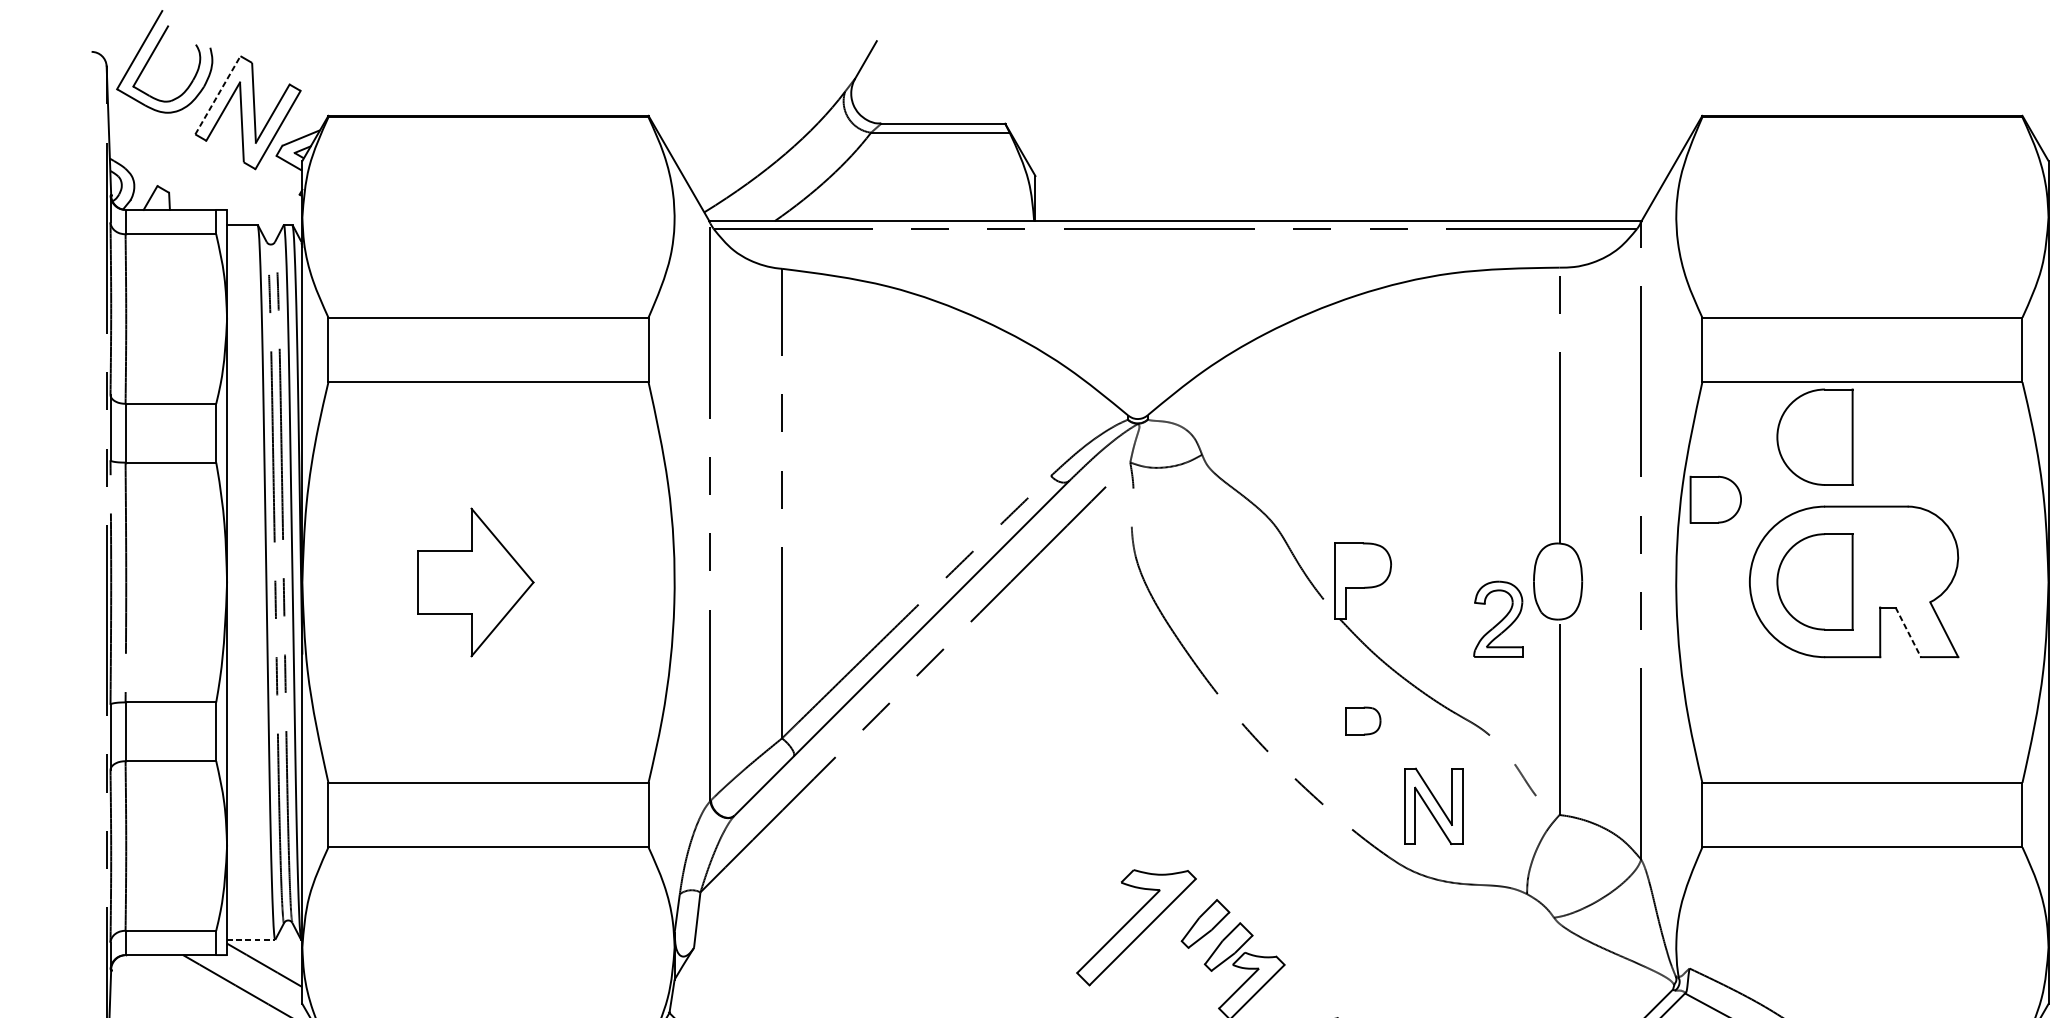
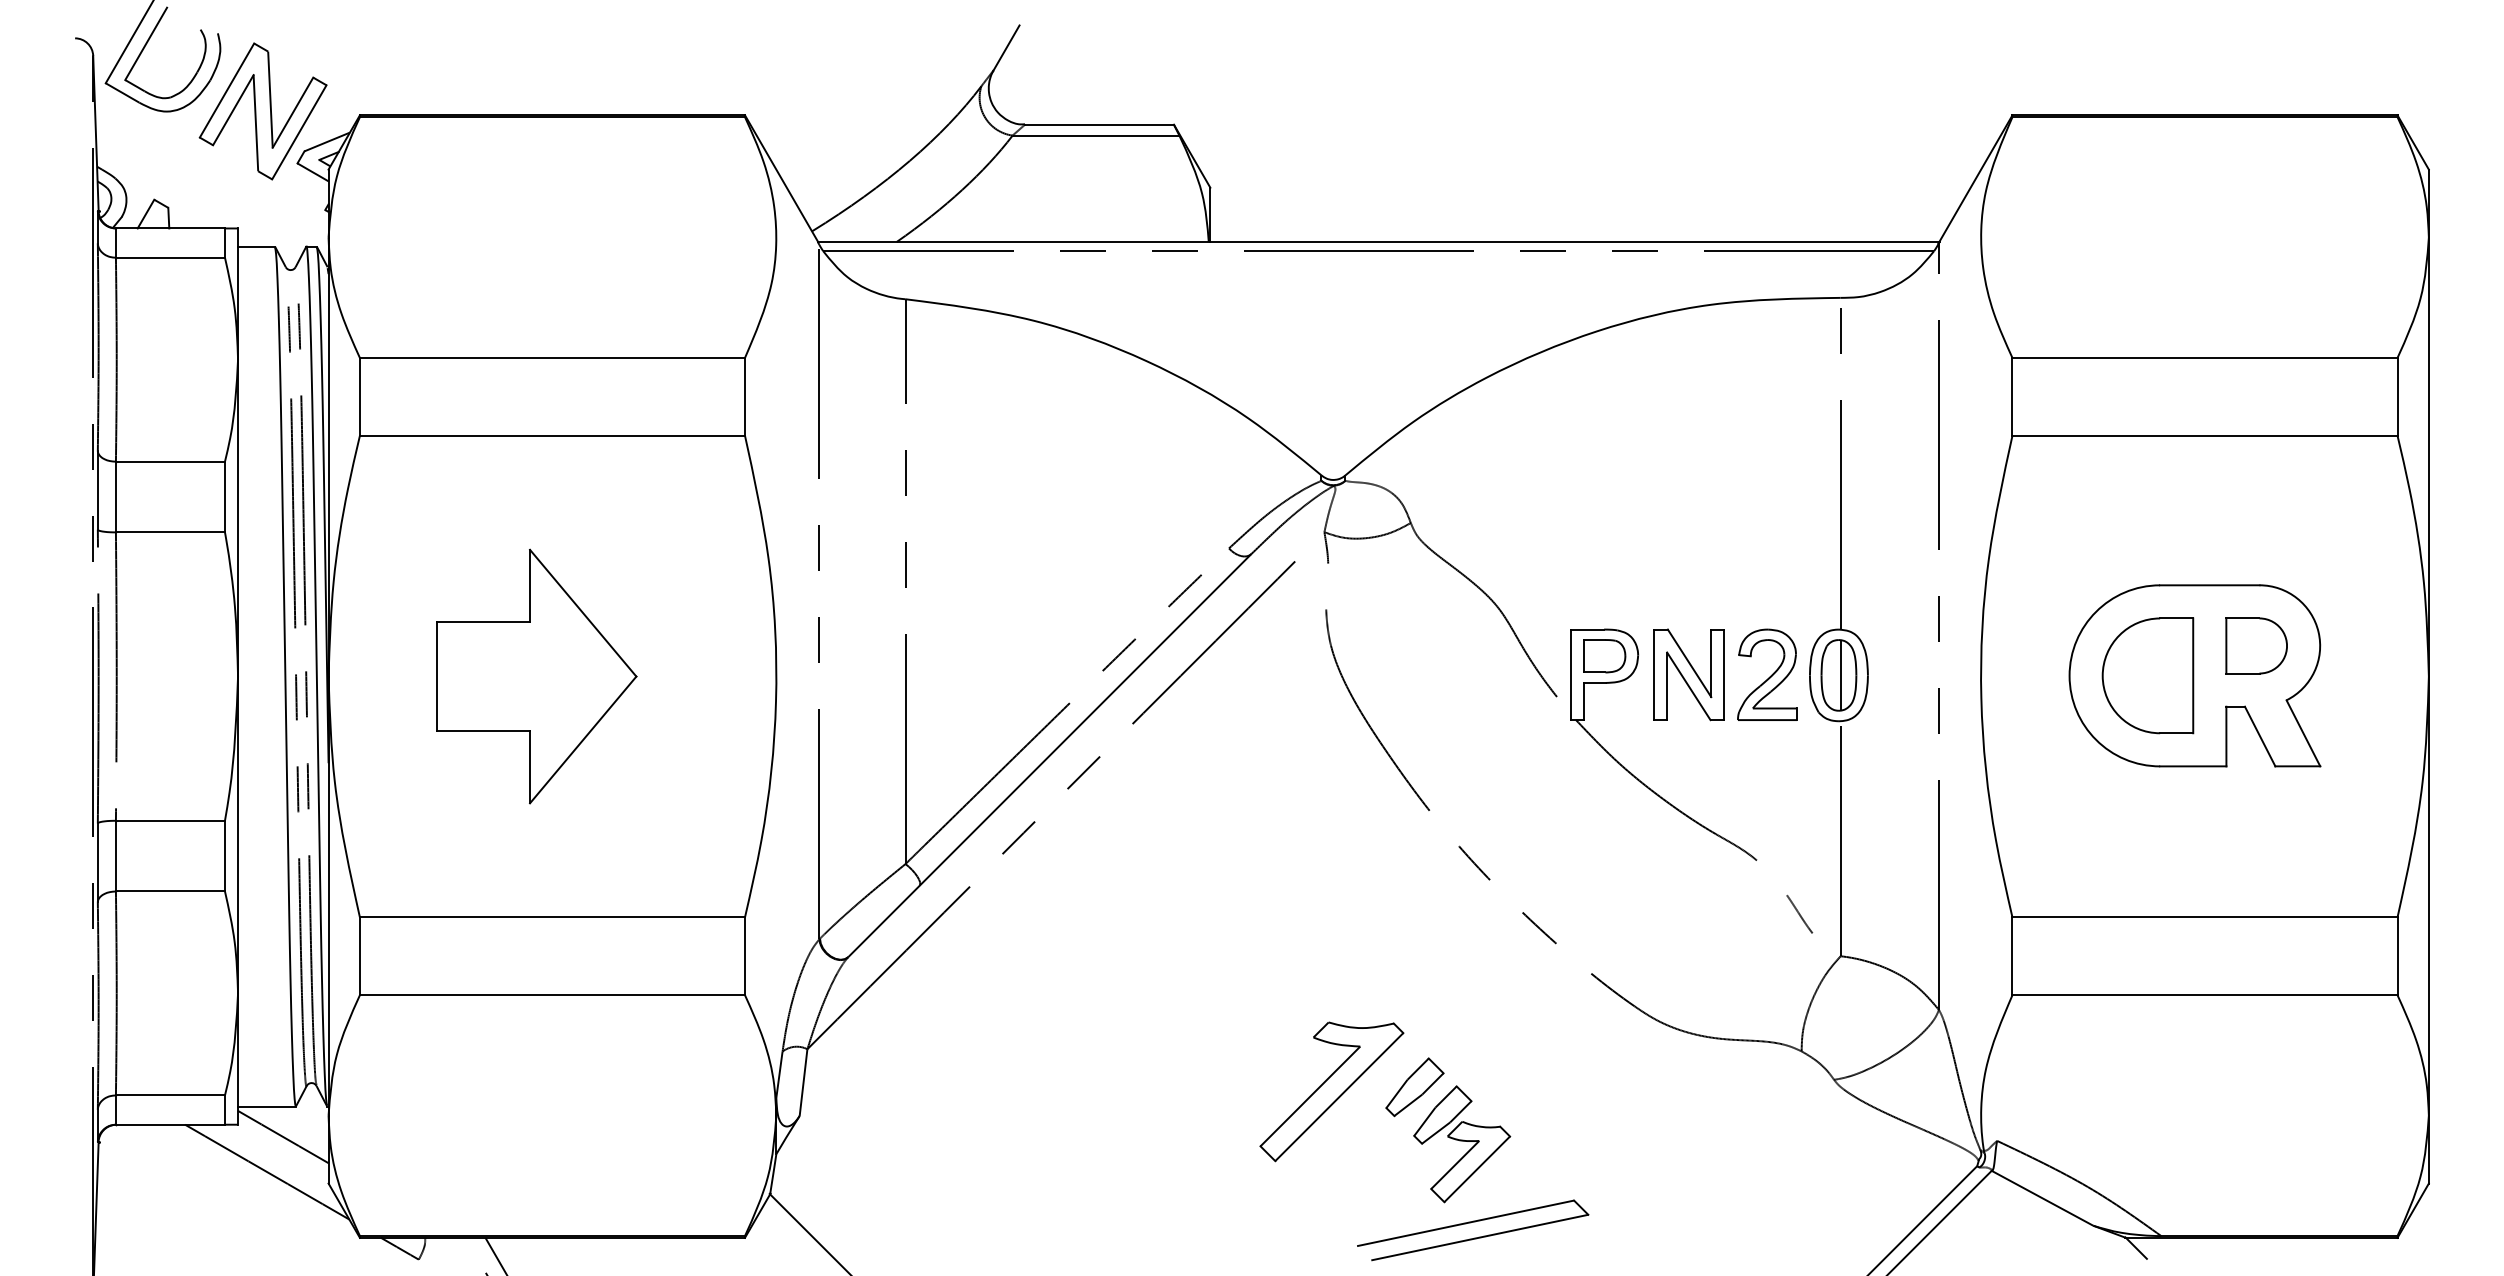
line: (218, 95) -> (227, 90), dashed -> solid
part: (1814, 436) -> (2147, 501), removed
part: (1715, 499) -> (2256, 645), moved
part: (1557, 581) -> (1838, 675), added
part: (475, 582) -> (536, 676), size x1.43
part: (1498, 619) -> (1767, 674), moved
line: (1908, 632) -> (2260, 736), dashed -> solid
part: (1363, 721) -> (1604, 656), moved
part: (1432, 806) -> (1688, 674), moved
line: (250, 939) -> (266, 1106), dashed -> solid

